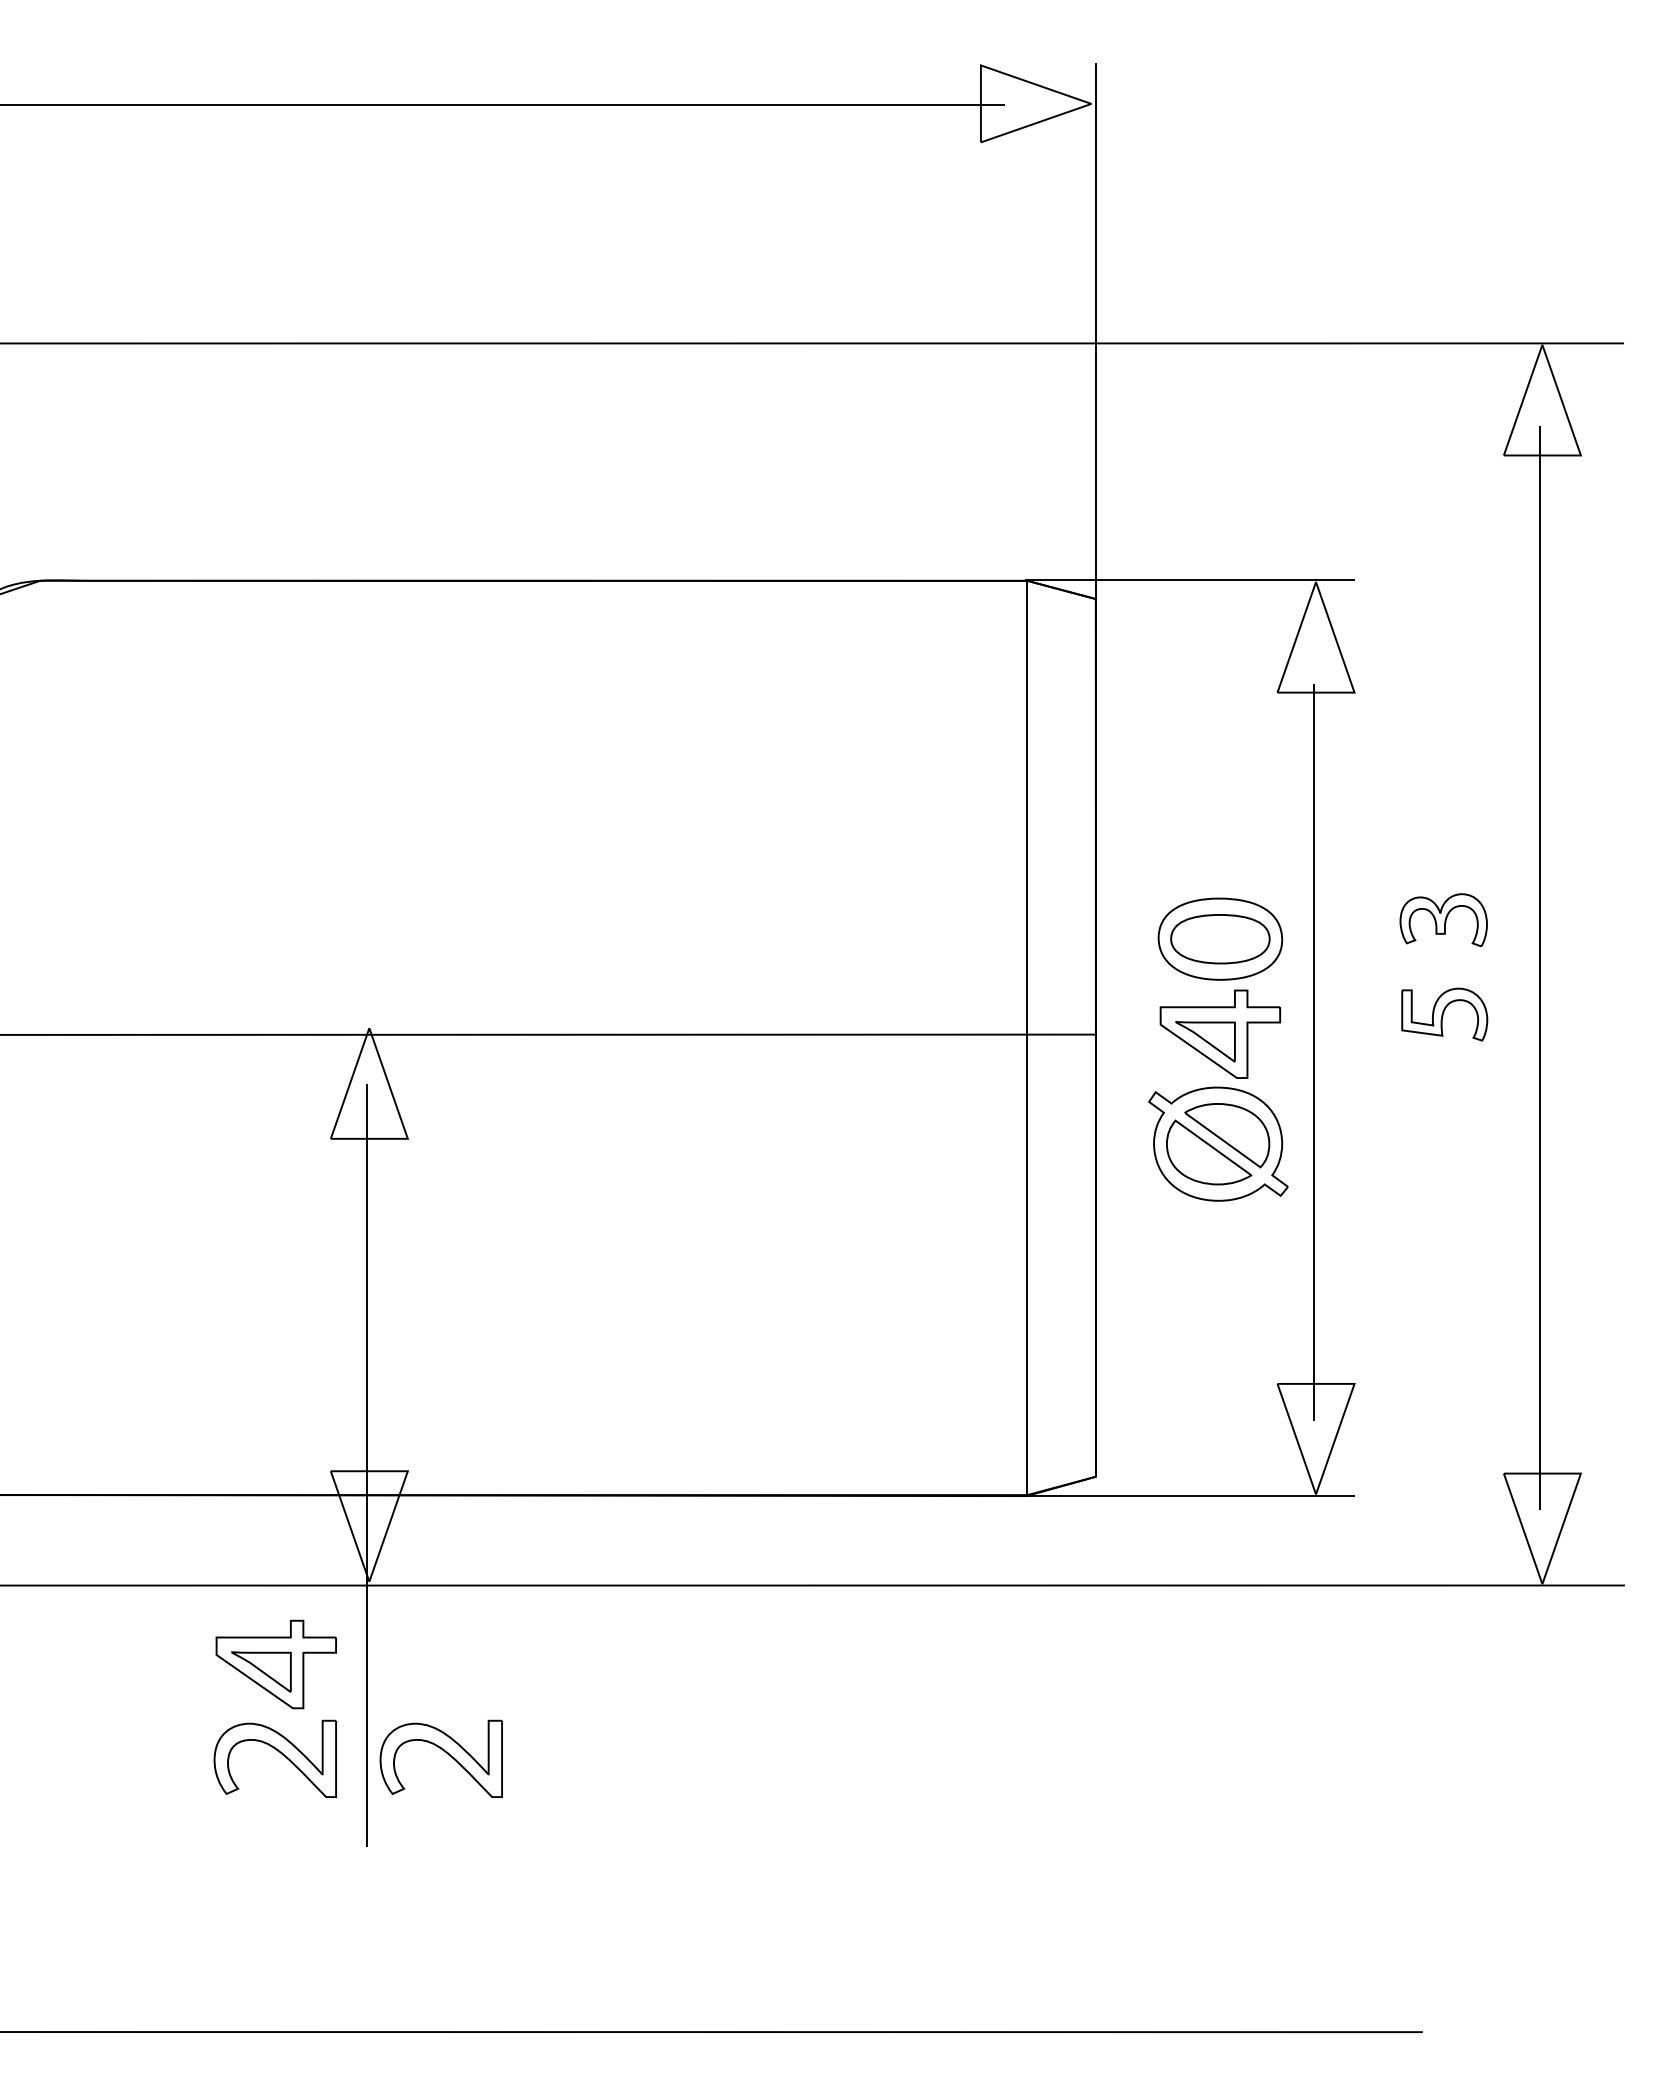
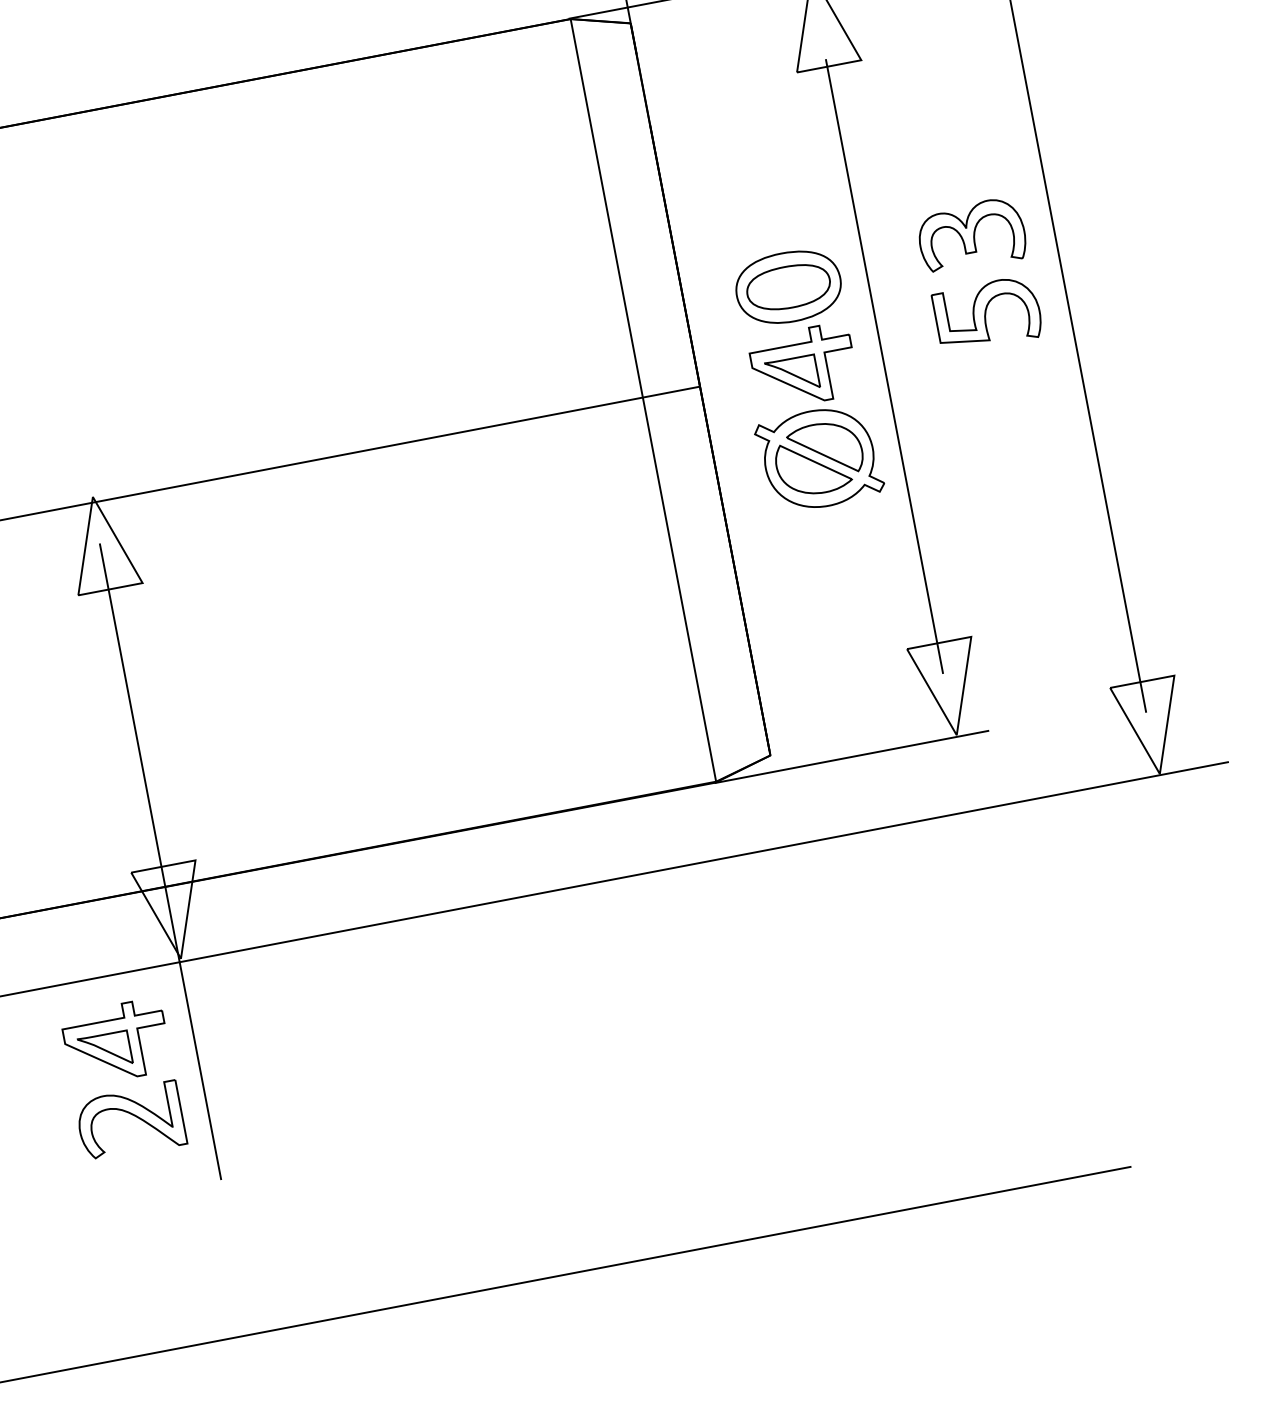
part: (1443, 920) -> (971, 236), size x1.43
part: (1444, 1014) -> (987, 314), size x1.43
part: (443, 1751) -> (269, 1088), removed

